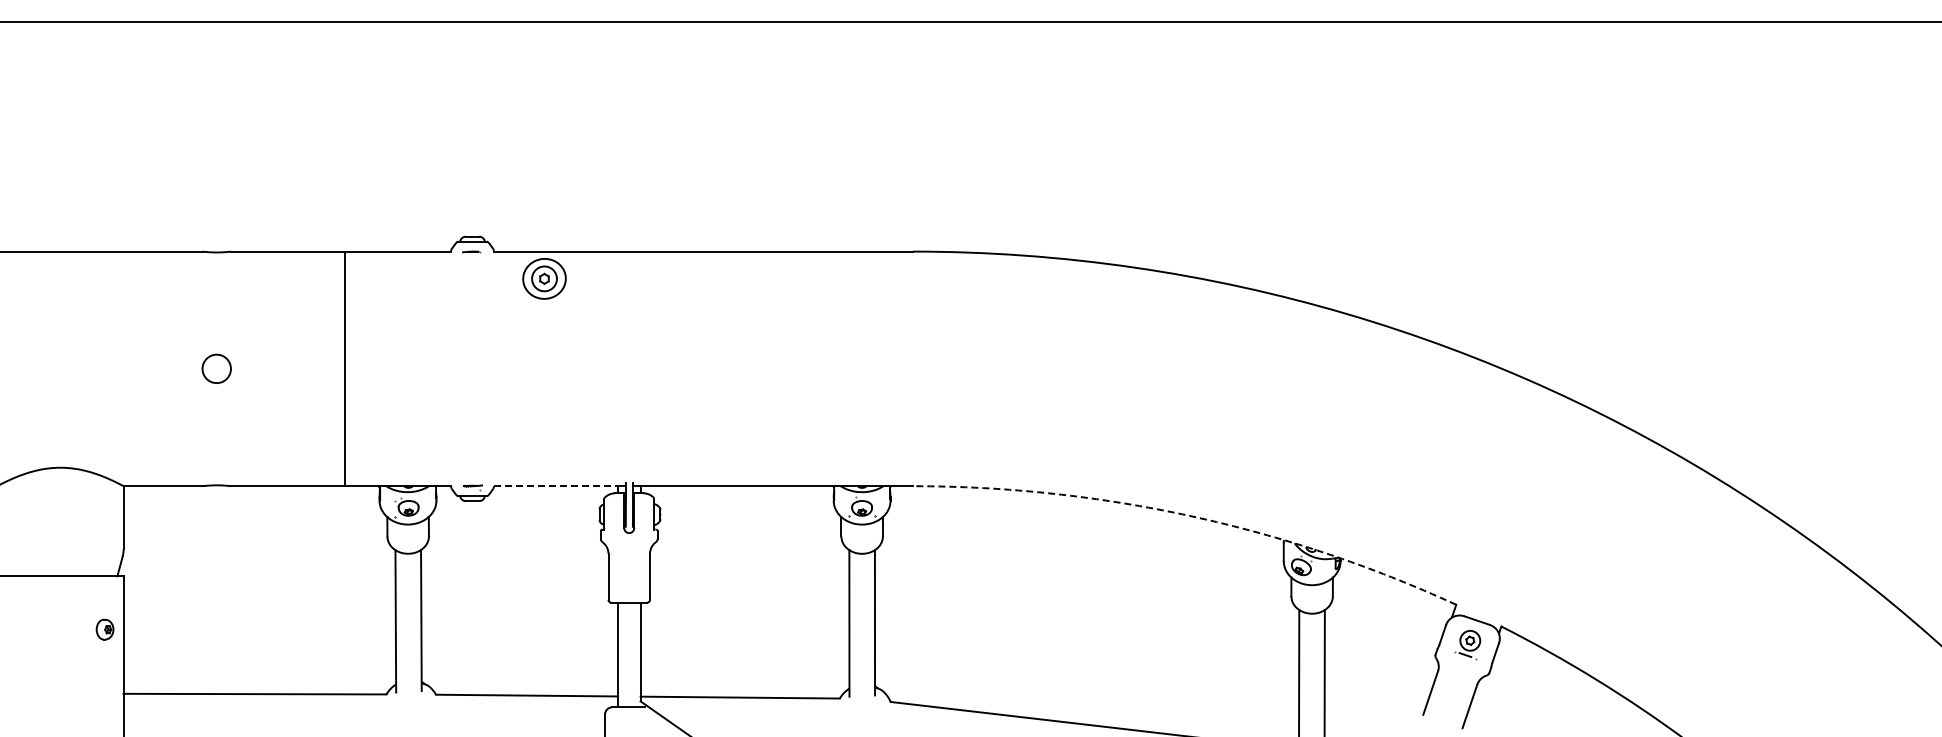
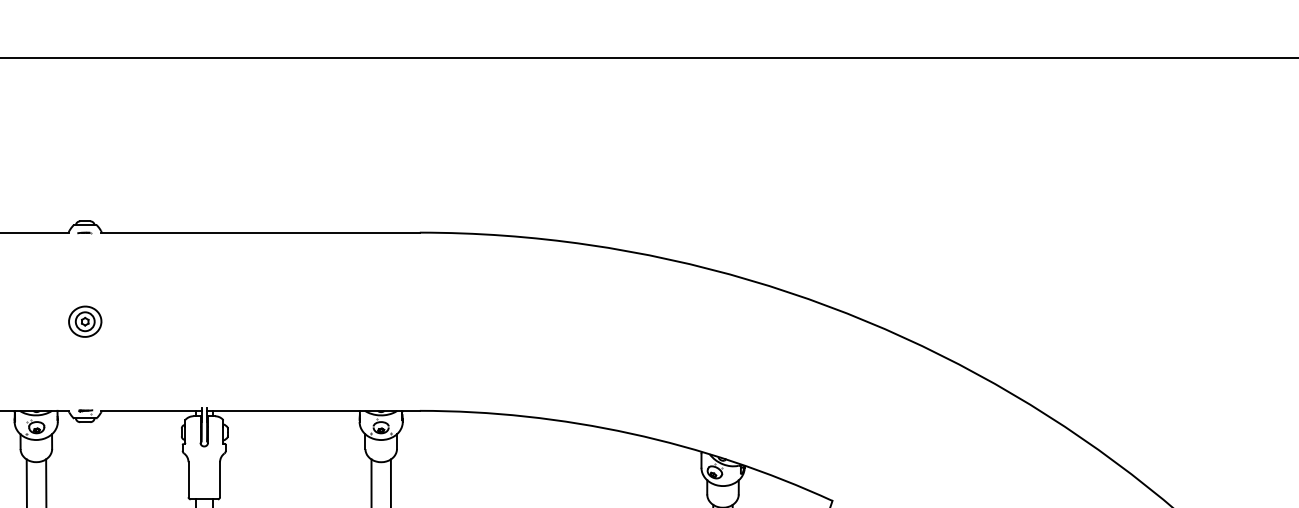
part: (544, 278) -> (85, 321), moved
line: (556, 486) -> (149, 411), dashed -> solid
arc: (1191, 516) -> (631, 433), dashed -> solid

